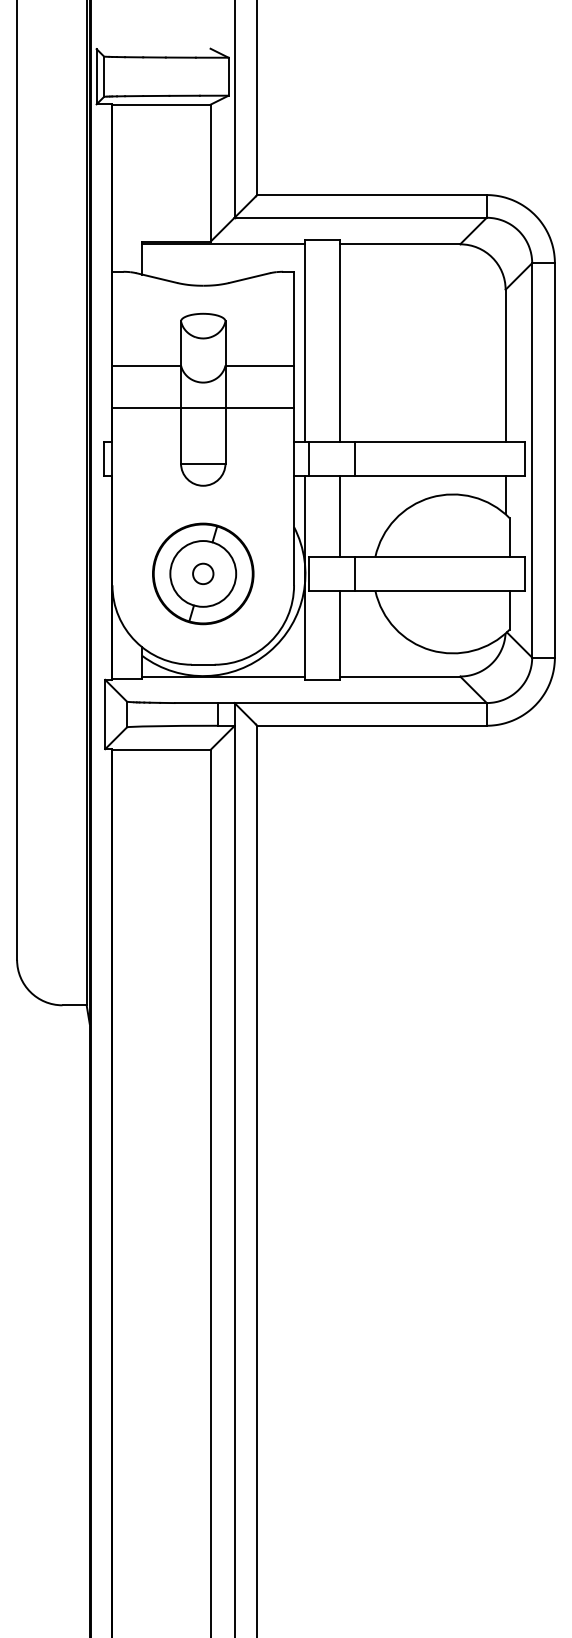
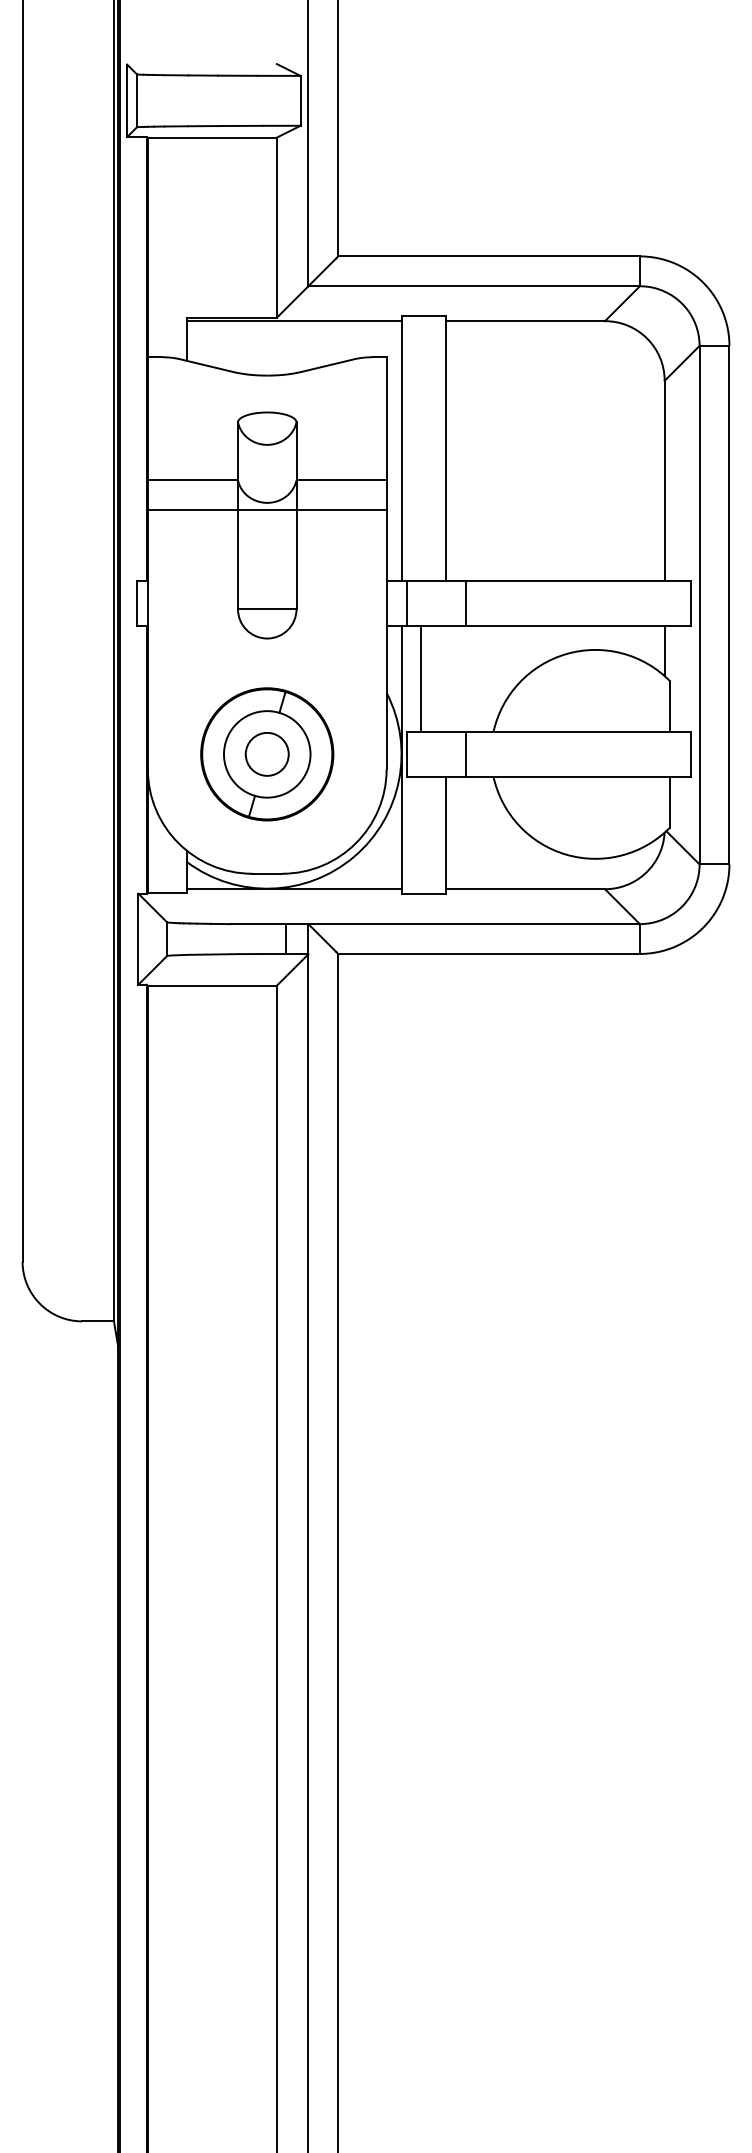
line: (202, 408) -> (266, 509), moved
line: (339, 516) -> (421, 679), moved
circle: (202, 573) -> (266, 753), size x1.6

